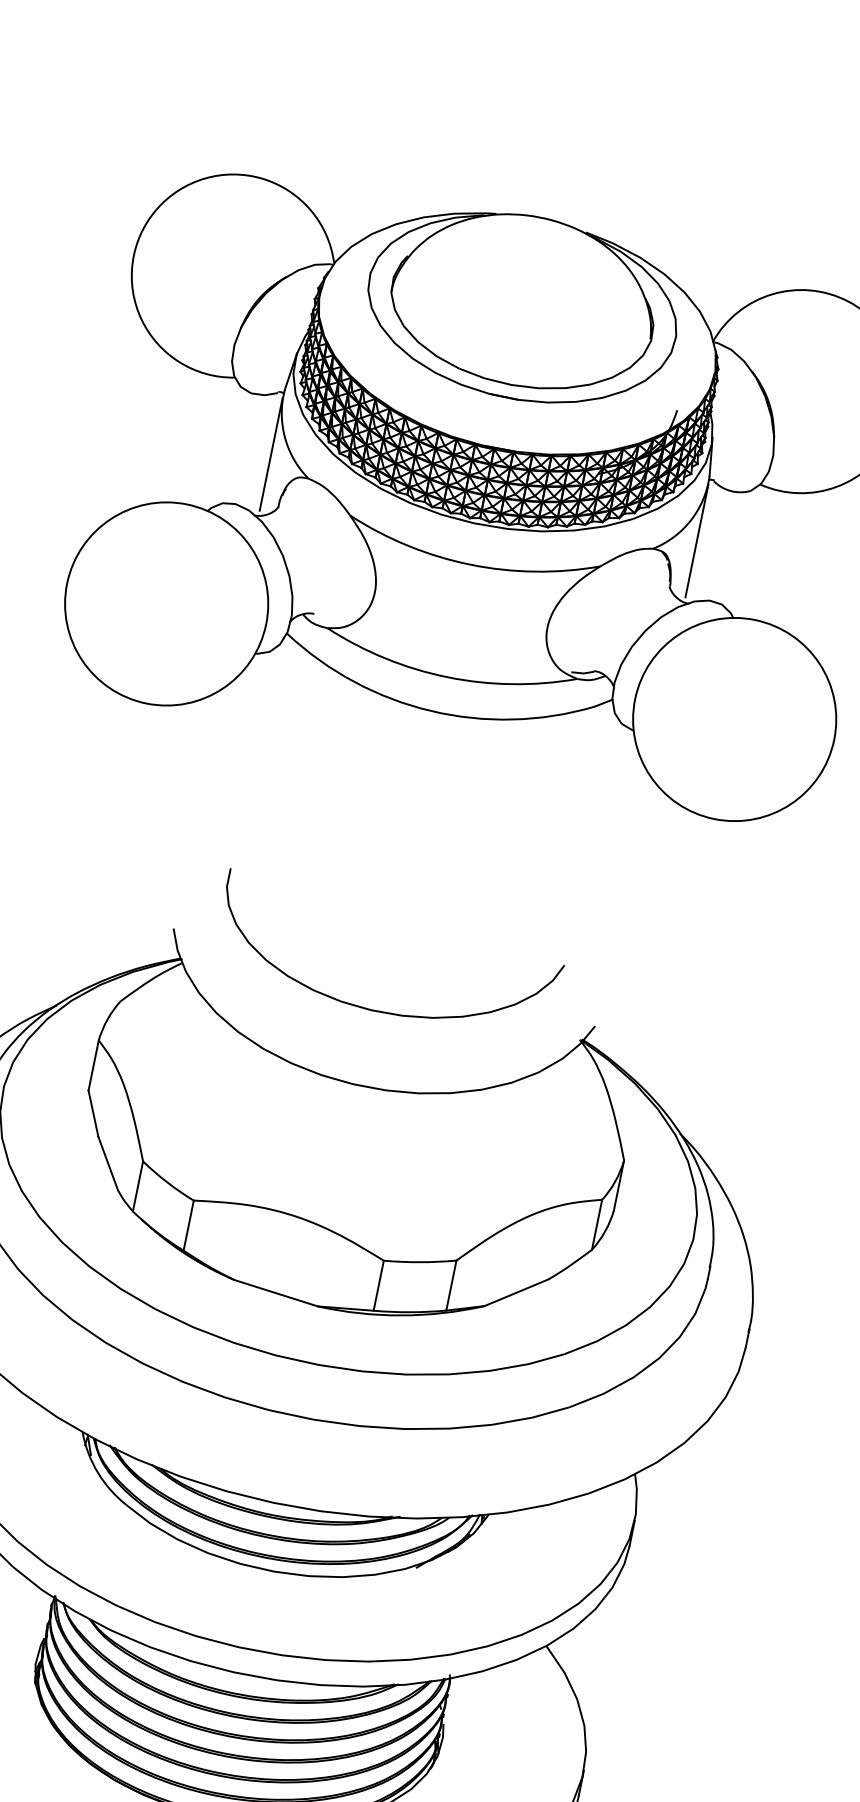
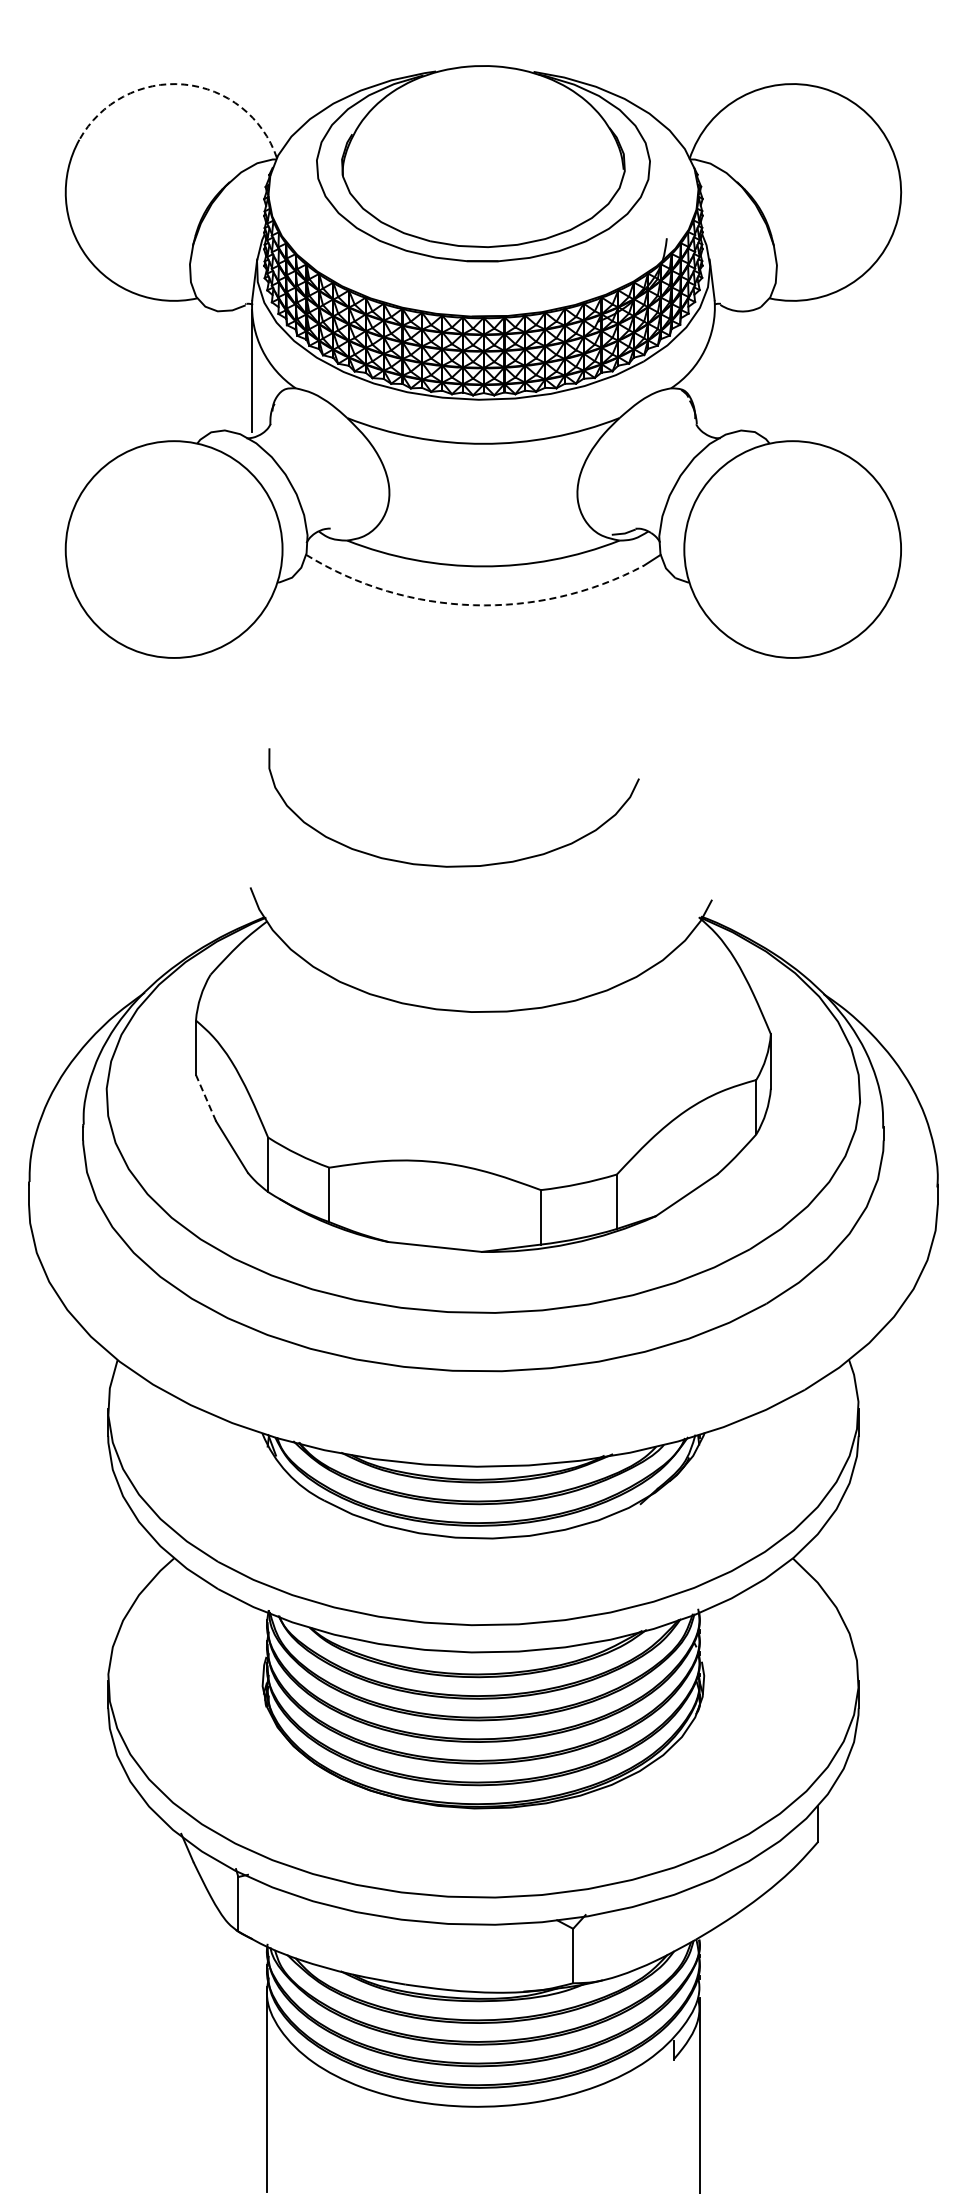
arc: (263, 178) -> (184, 84), solid -> dashed
line: (697, 540) -> (715, 370), removed
arc: (431, 711) -> (473, 605), solid -> dashed
curve: (377, 1010) -> (453, 865), moved
line: (93, 1112) -> (205, 1097), solid -> dashed

